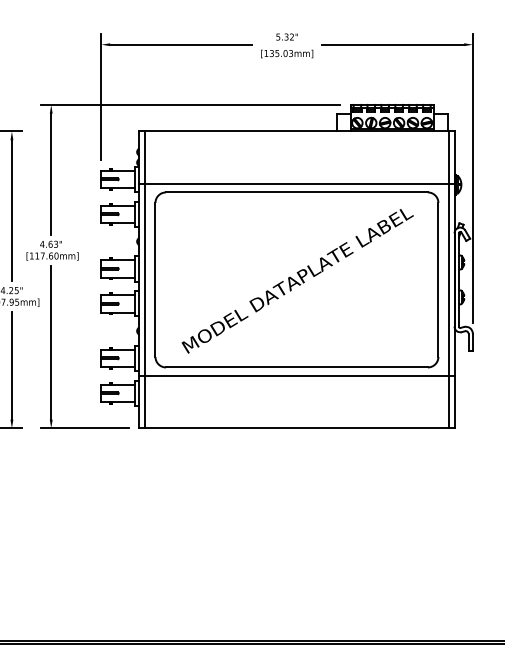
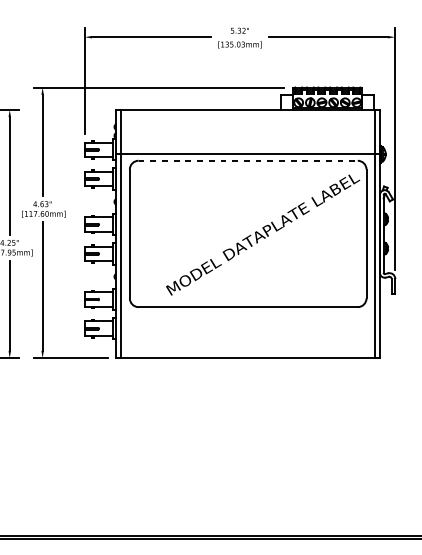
line: (296, 192) -> (247, 160), solid -> dashed
text: (297, 281) -> (262, 235), moved
line: (296, 376) -> (247, 314), removed

